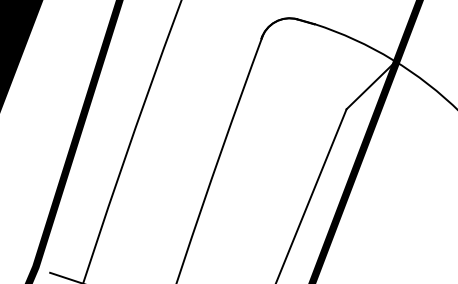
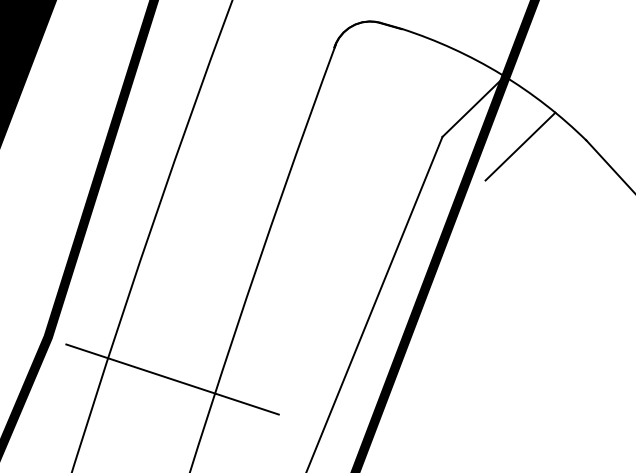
line: (408, 116) -> (520, 146), added

